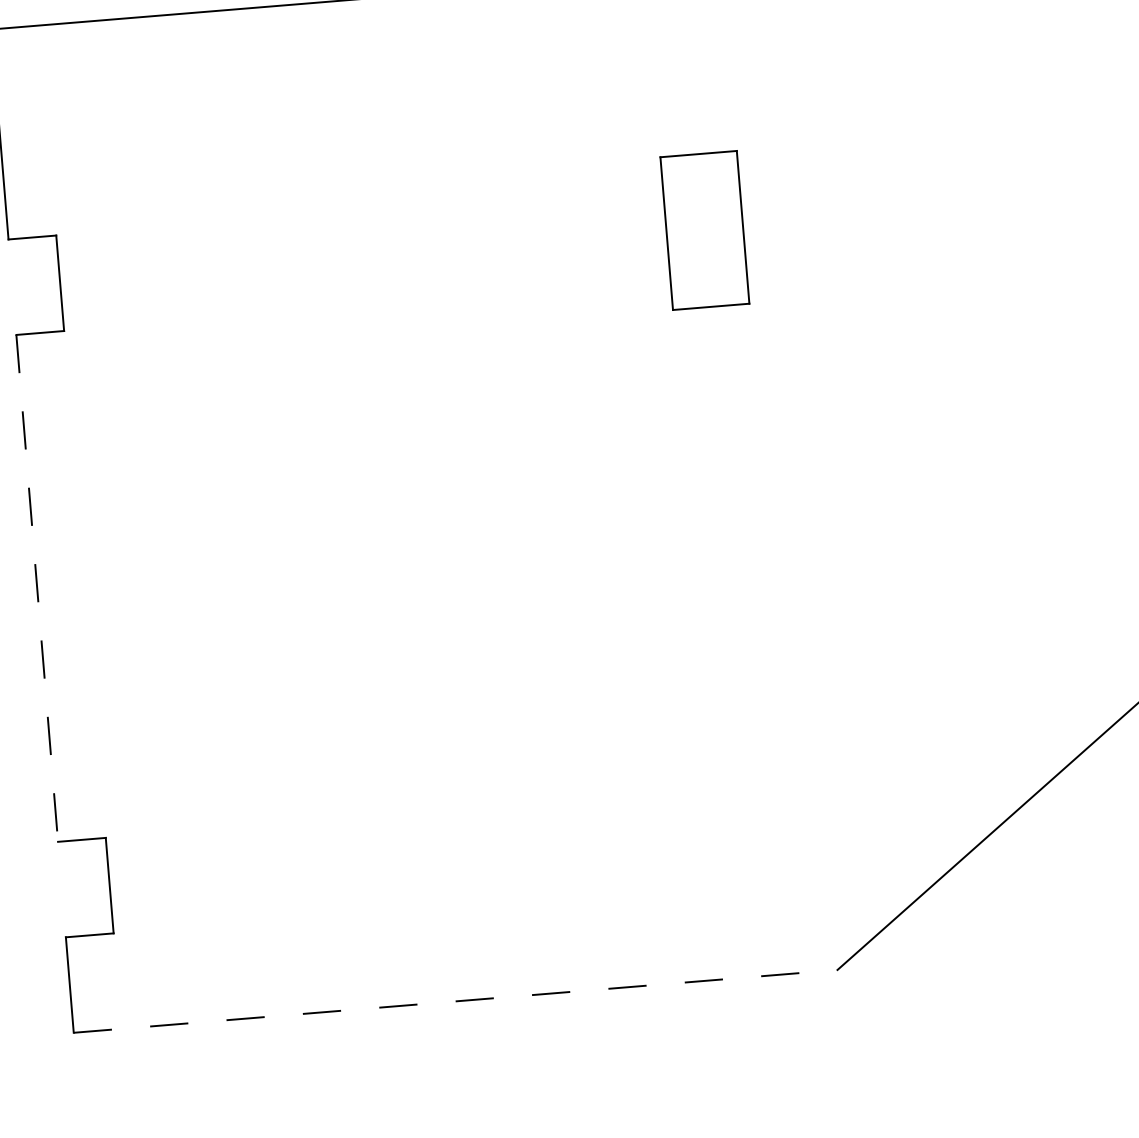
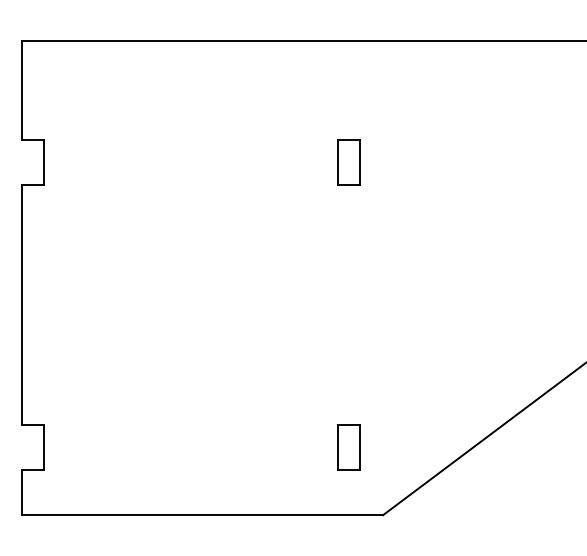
part: (703, 230) -> (348, 162), size x0.62
line: (36, 589) -> (21, 305), dashed -> solid
part: (752, 832) -> (348, 447), added
line: (455, 1001) -> (202, 515), dashed -> solid

